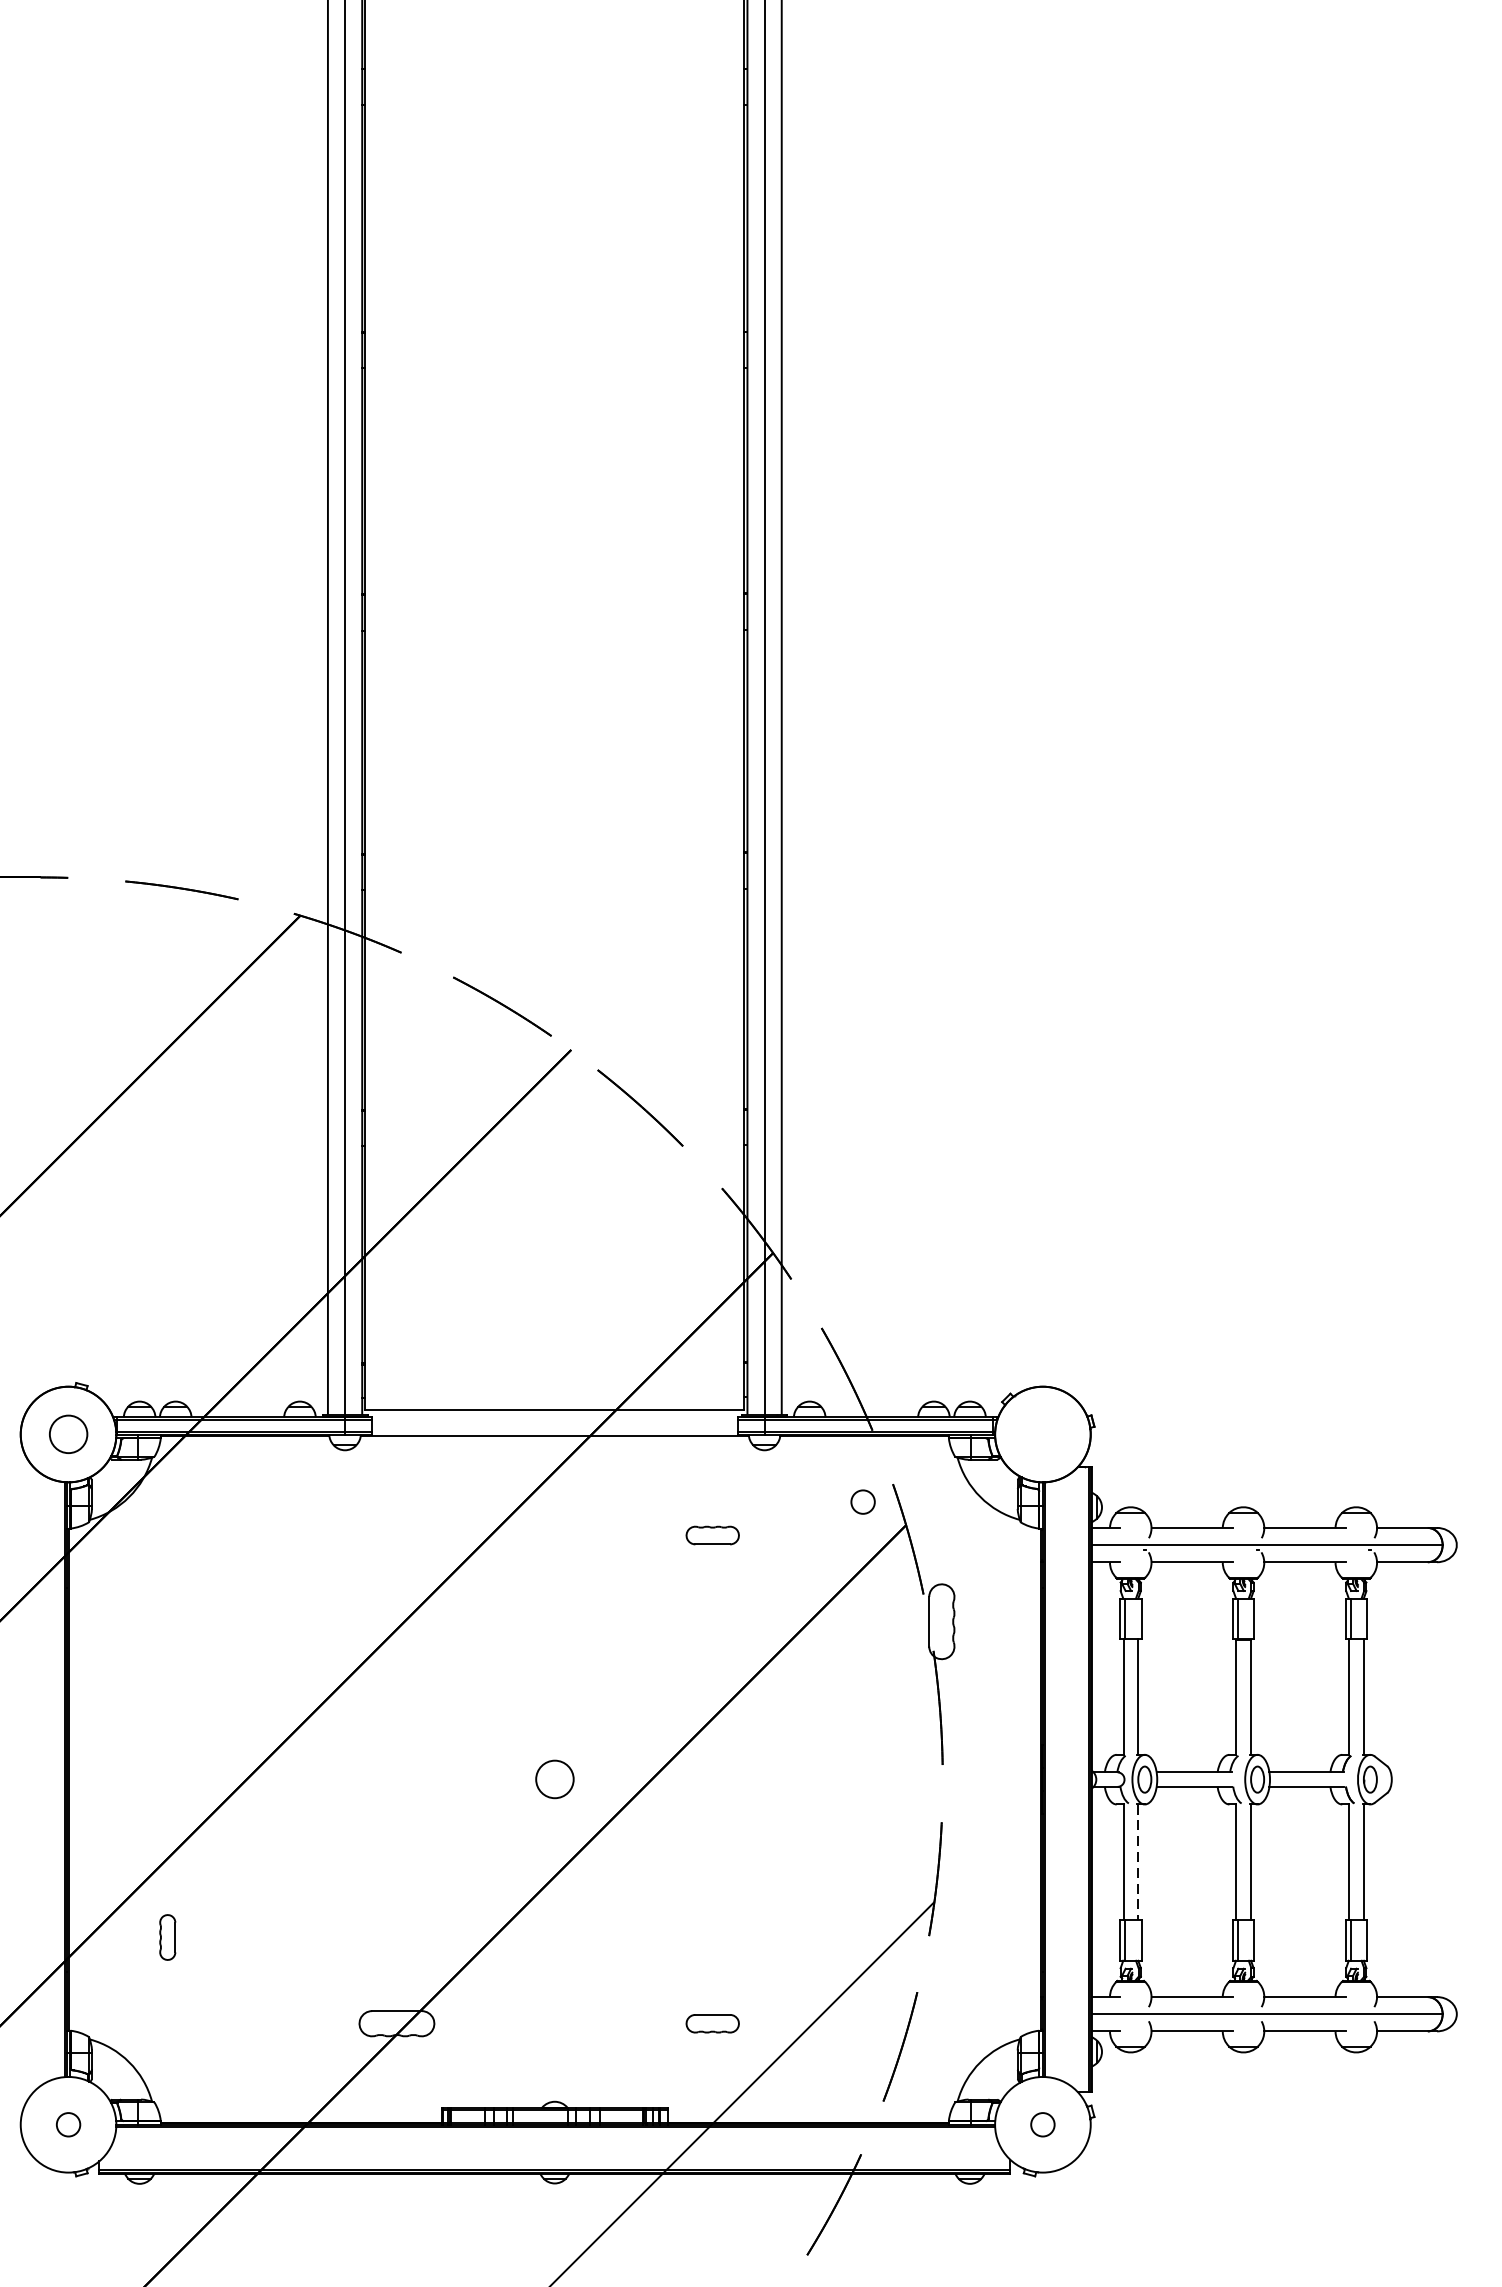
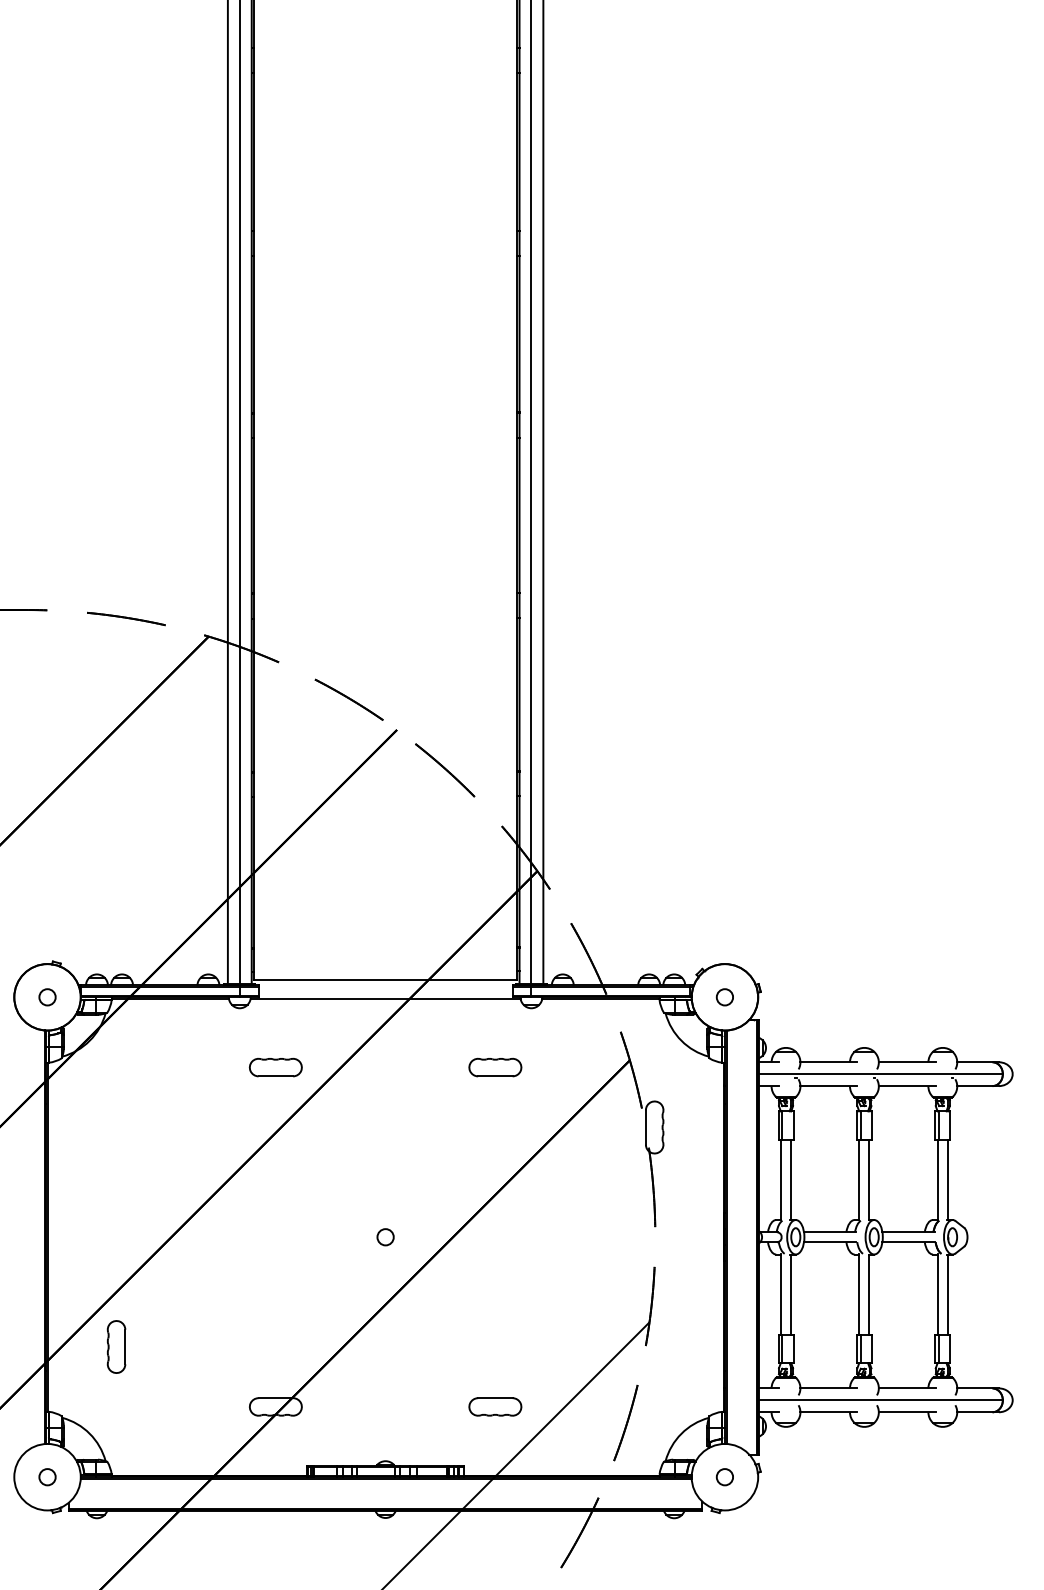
circle: (68, 1434) -> (47, 997), size x0.62
circle: (862, 1502) -> (724, 997), moved
part: (396, 1535) -> (275, 1067), added
part: (712, 1535) -> (495, 1067), size x1.43
circle: (554, 1779) -> (385, 1237), size x0.62
line: (1138, 1863) -> (791, 1295), dashed -> solid
part: (167, 1936) -> (116, 1346), size x1.67
part: (712, 2023) -> (495, 1406), size x1.43

